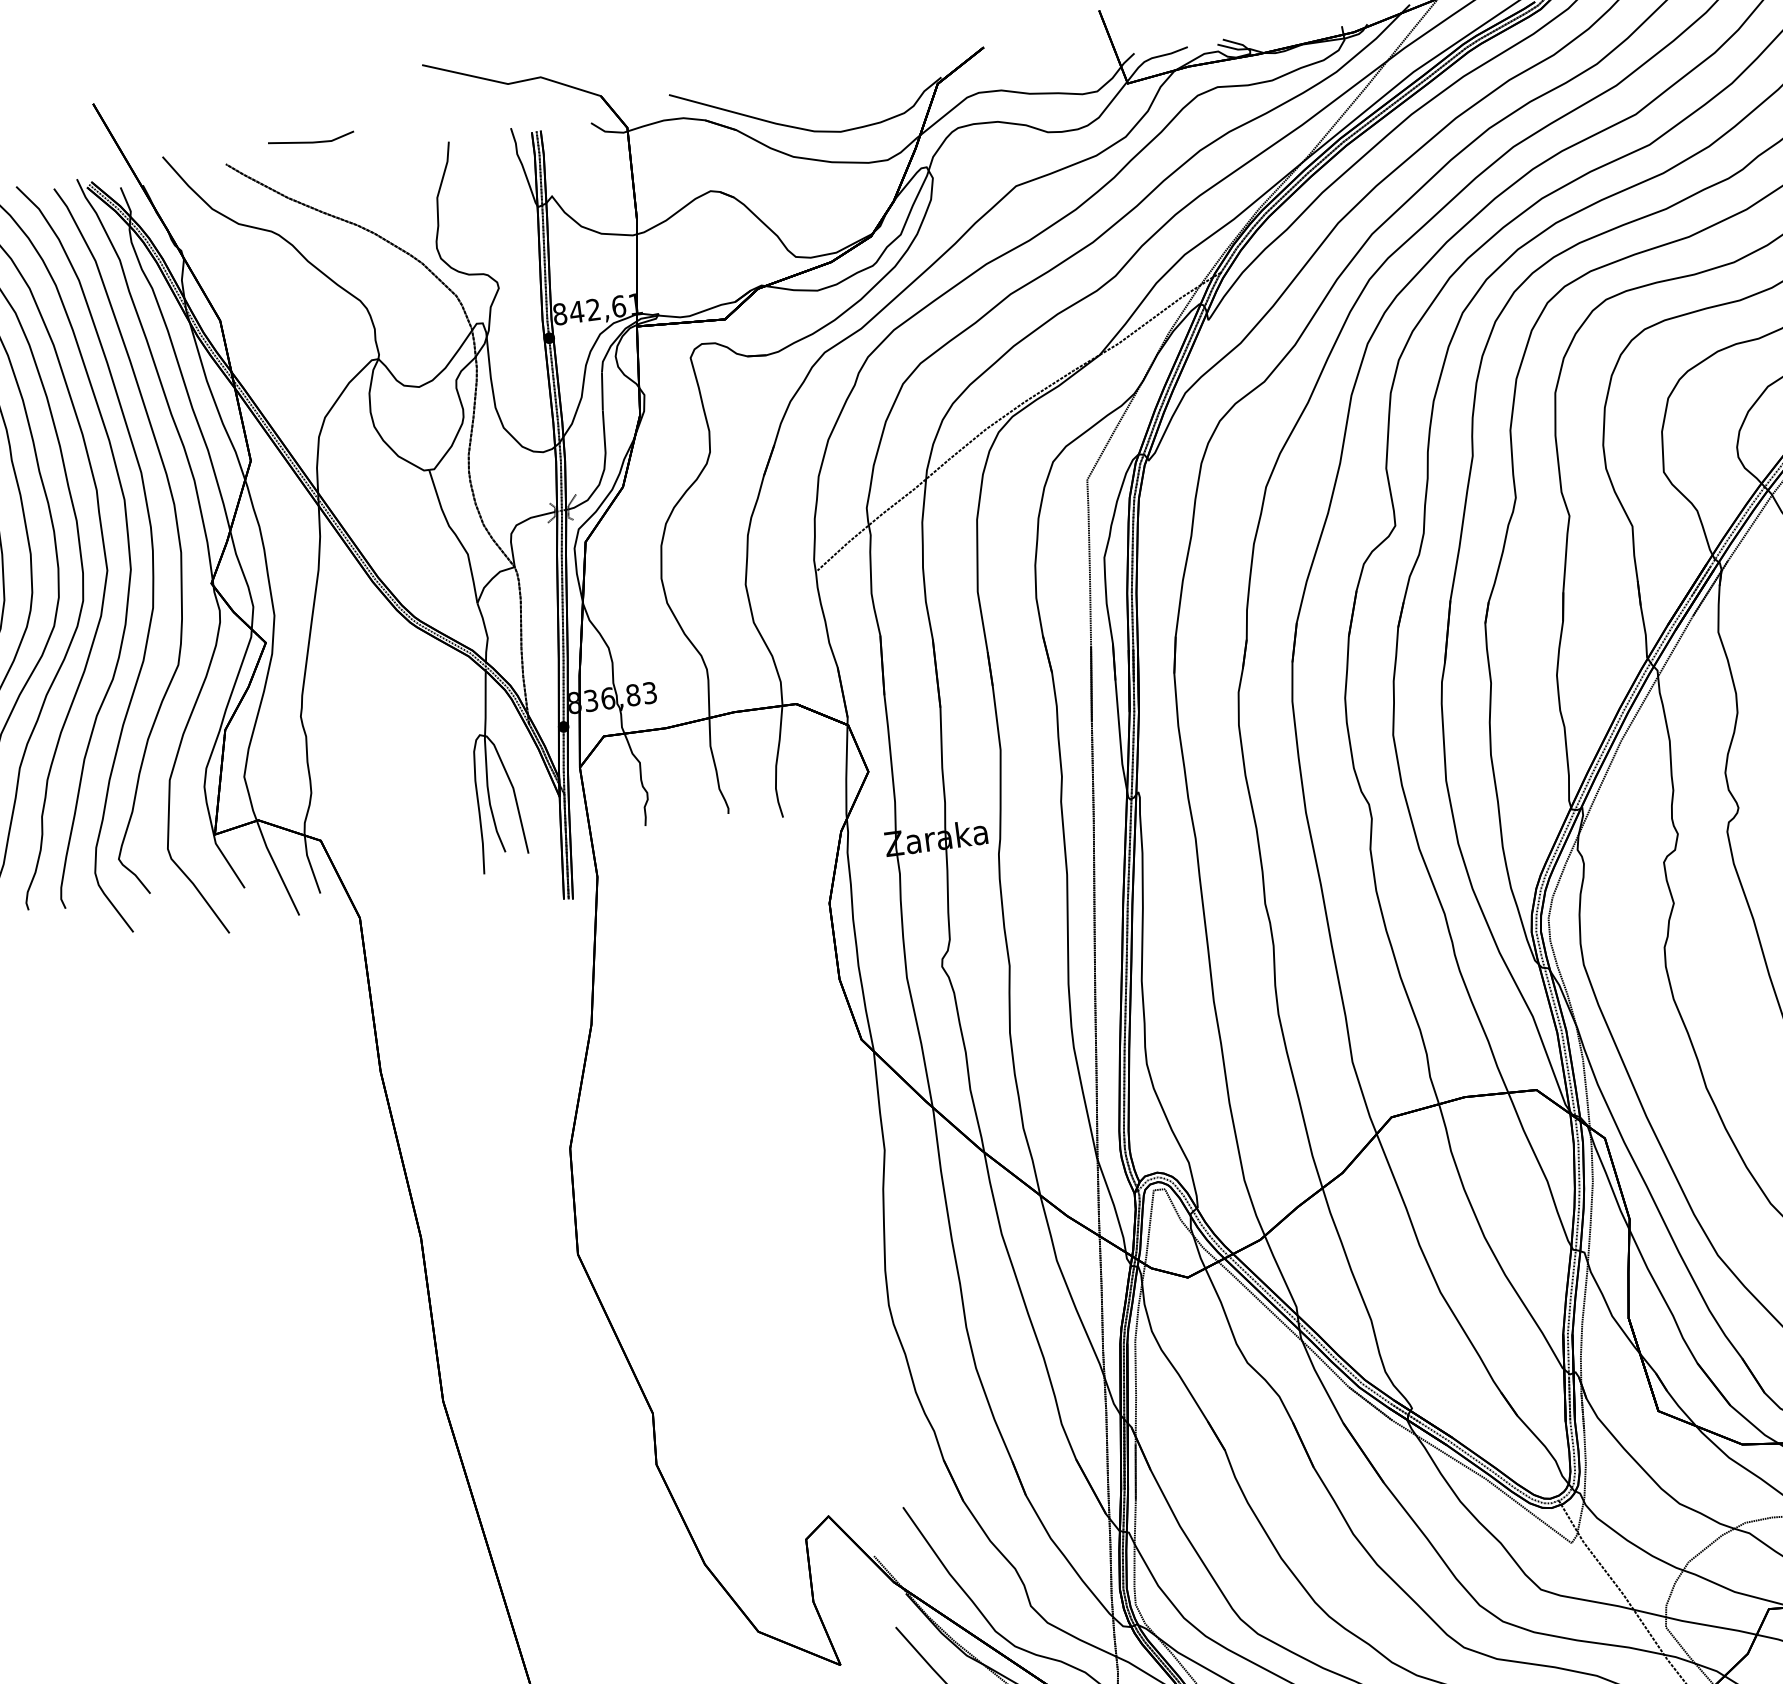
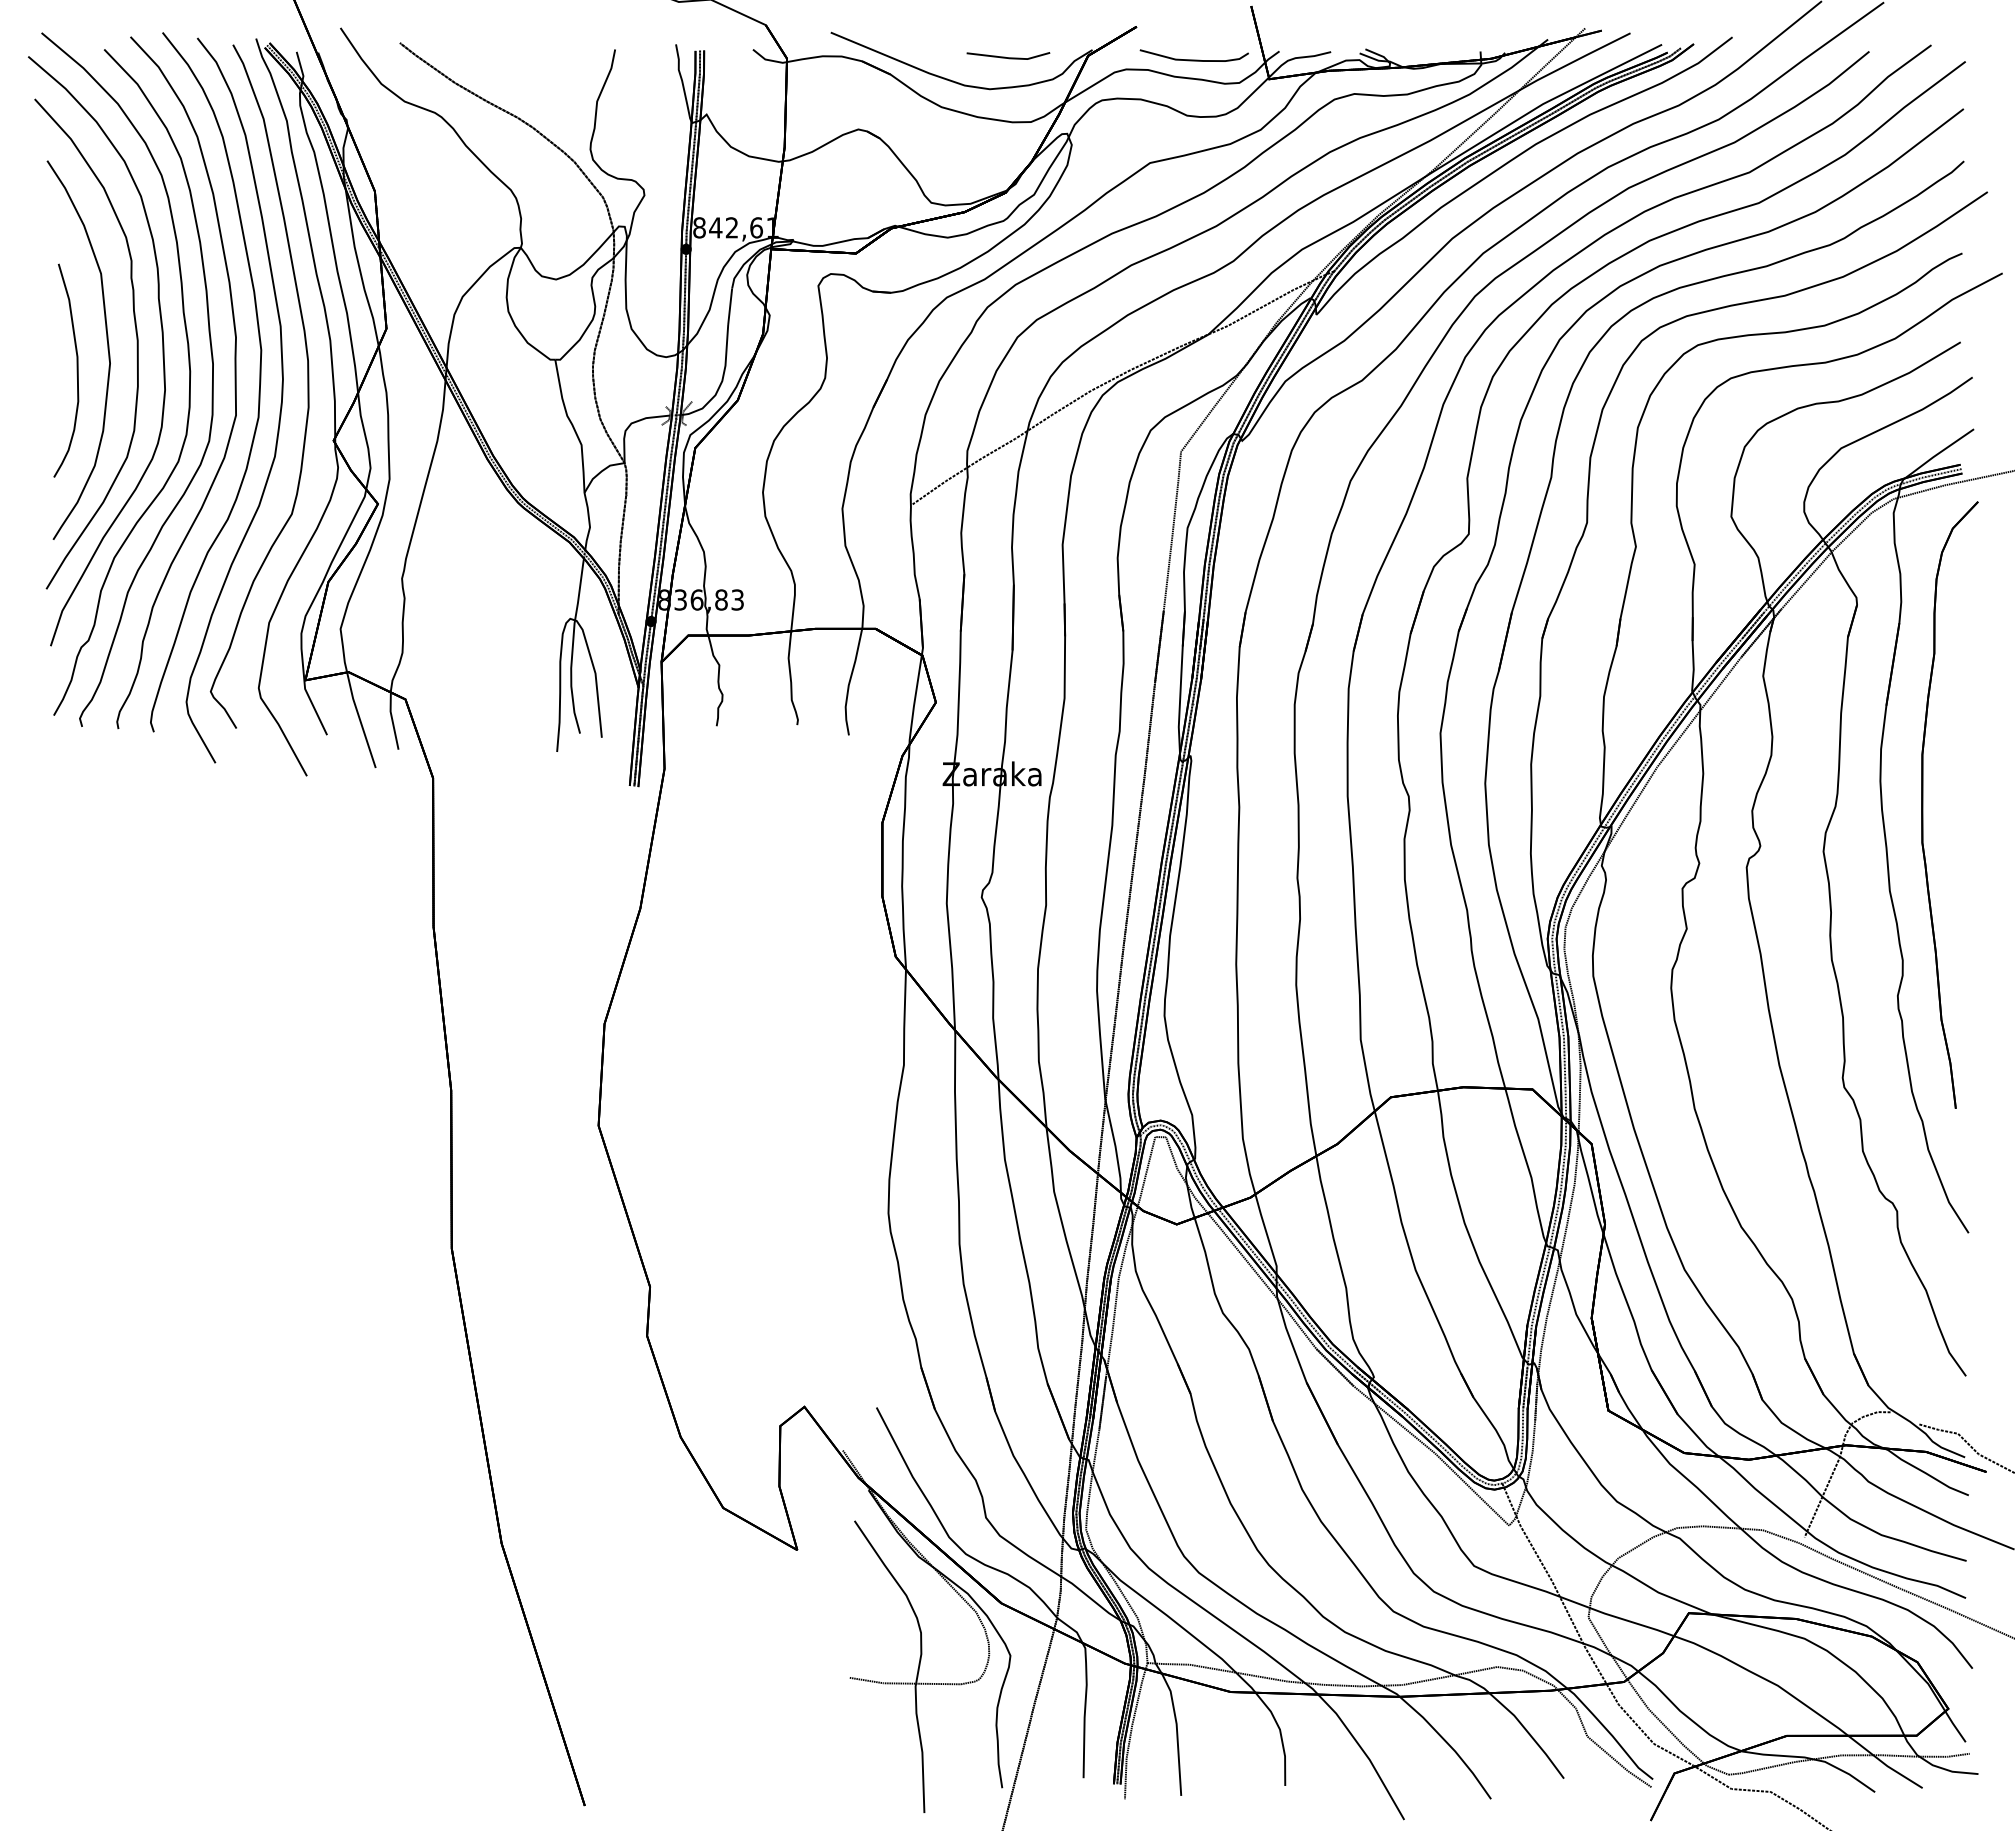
curve: (1046, 73) -> (1193, 59), added
line: (311, 141) -> (1008, 57), moved

